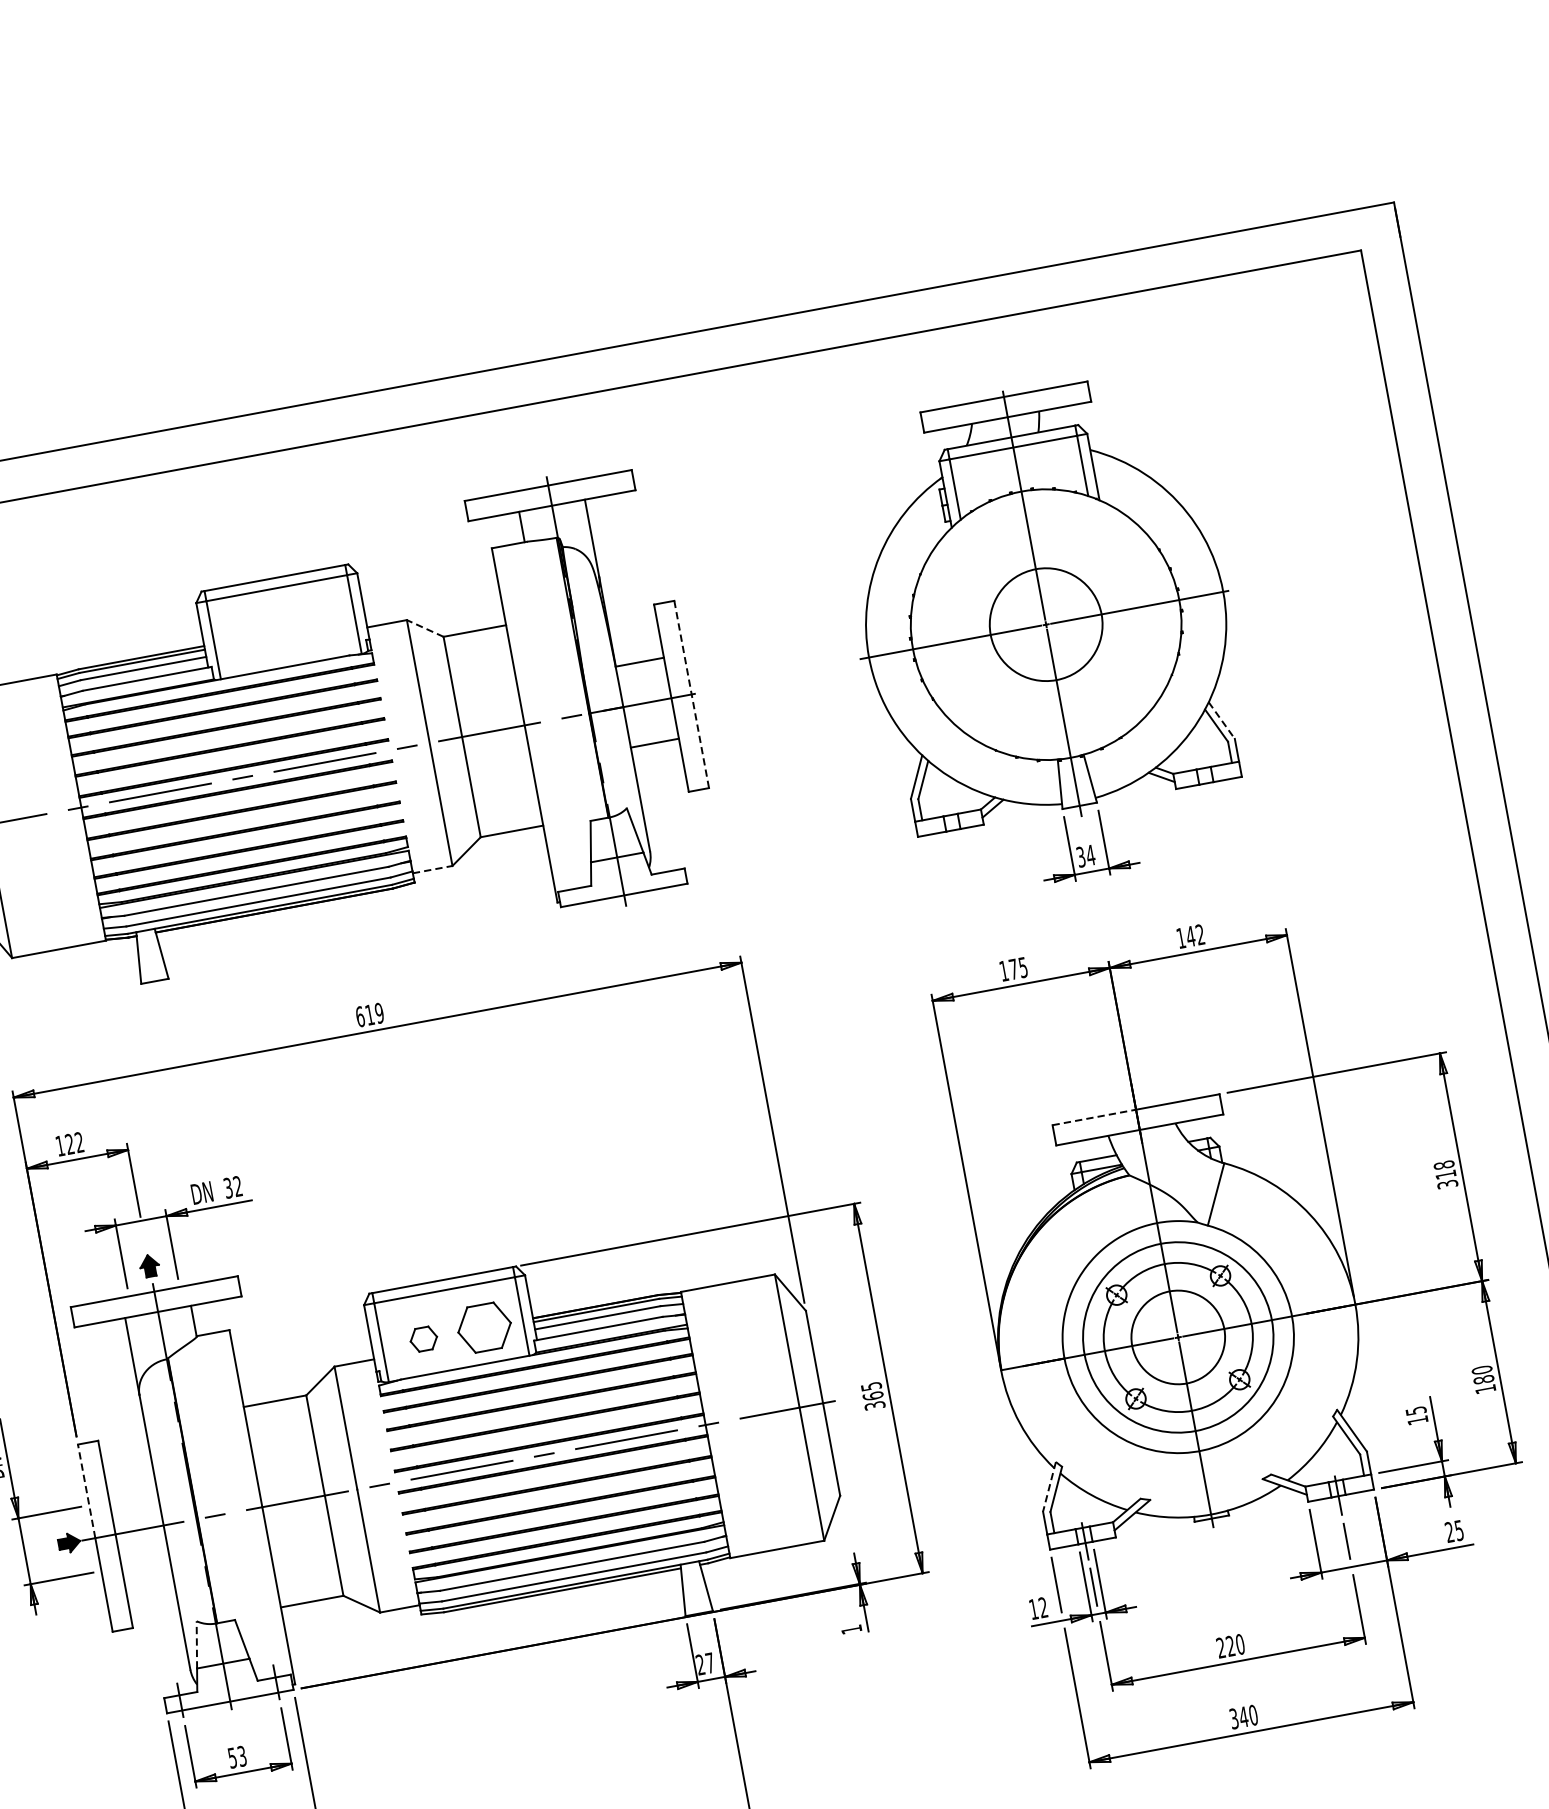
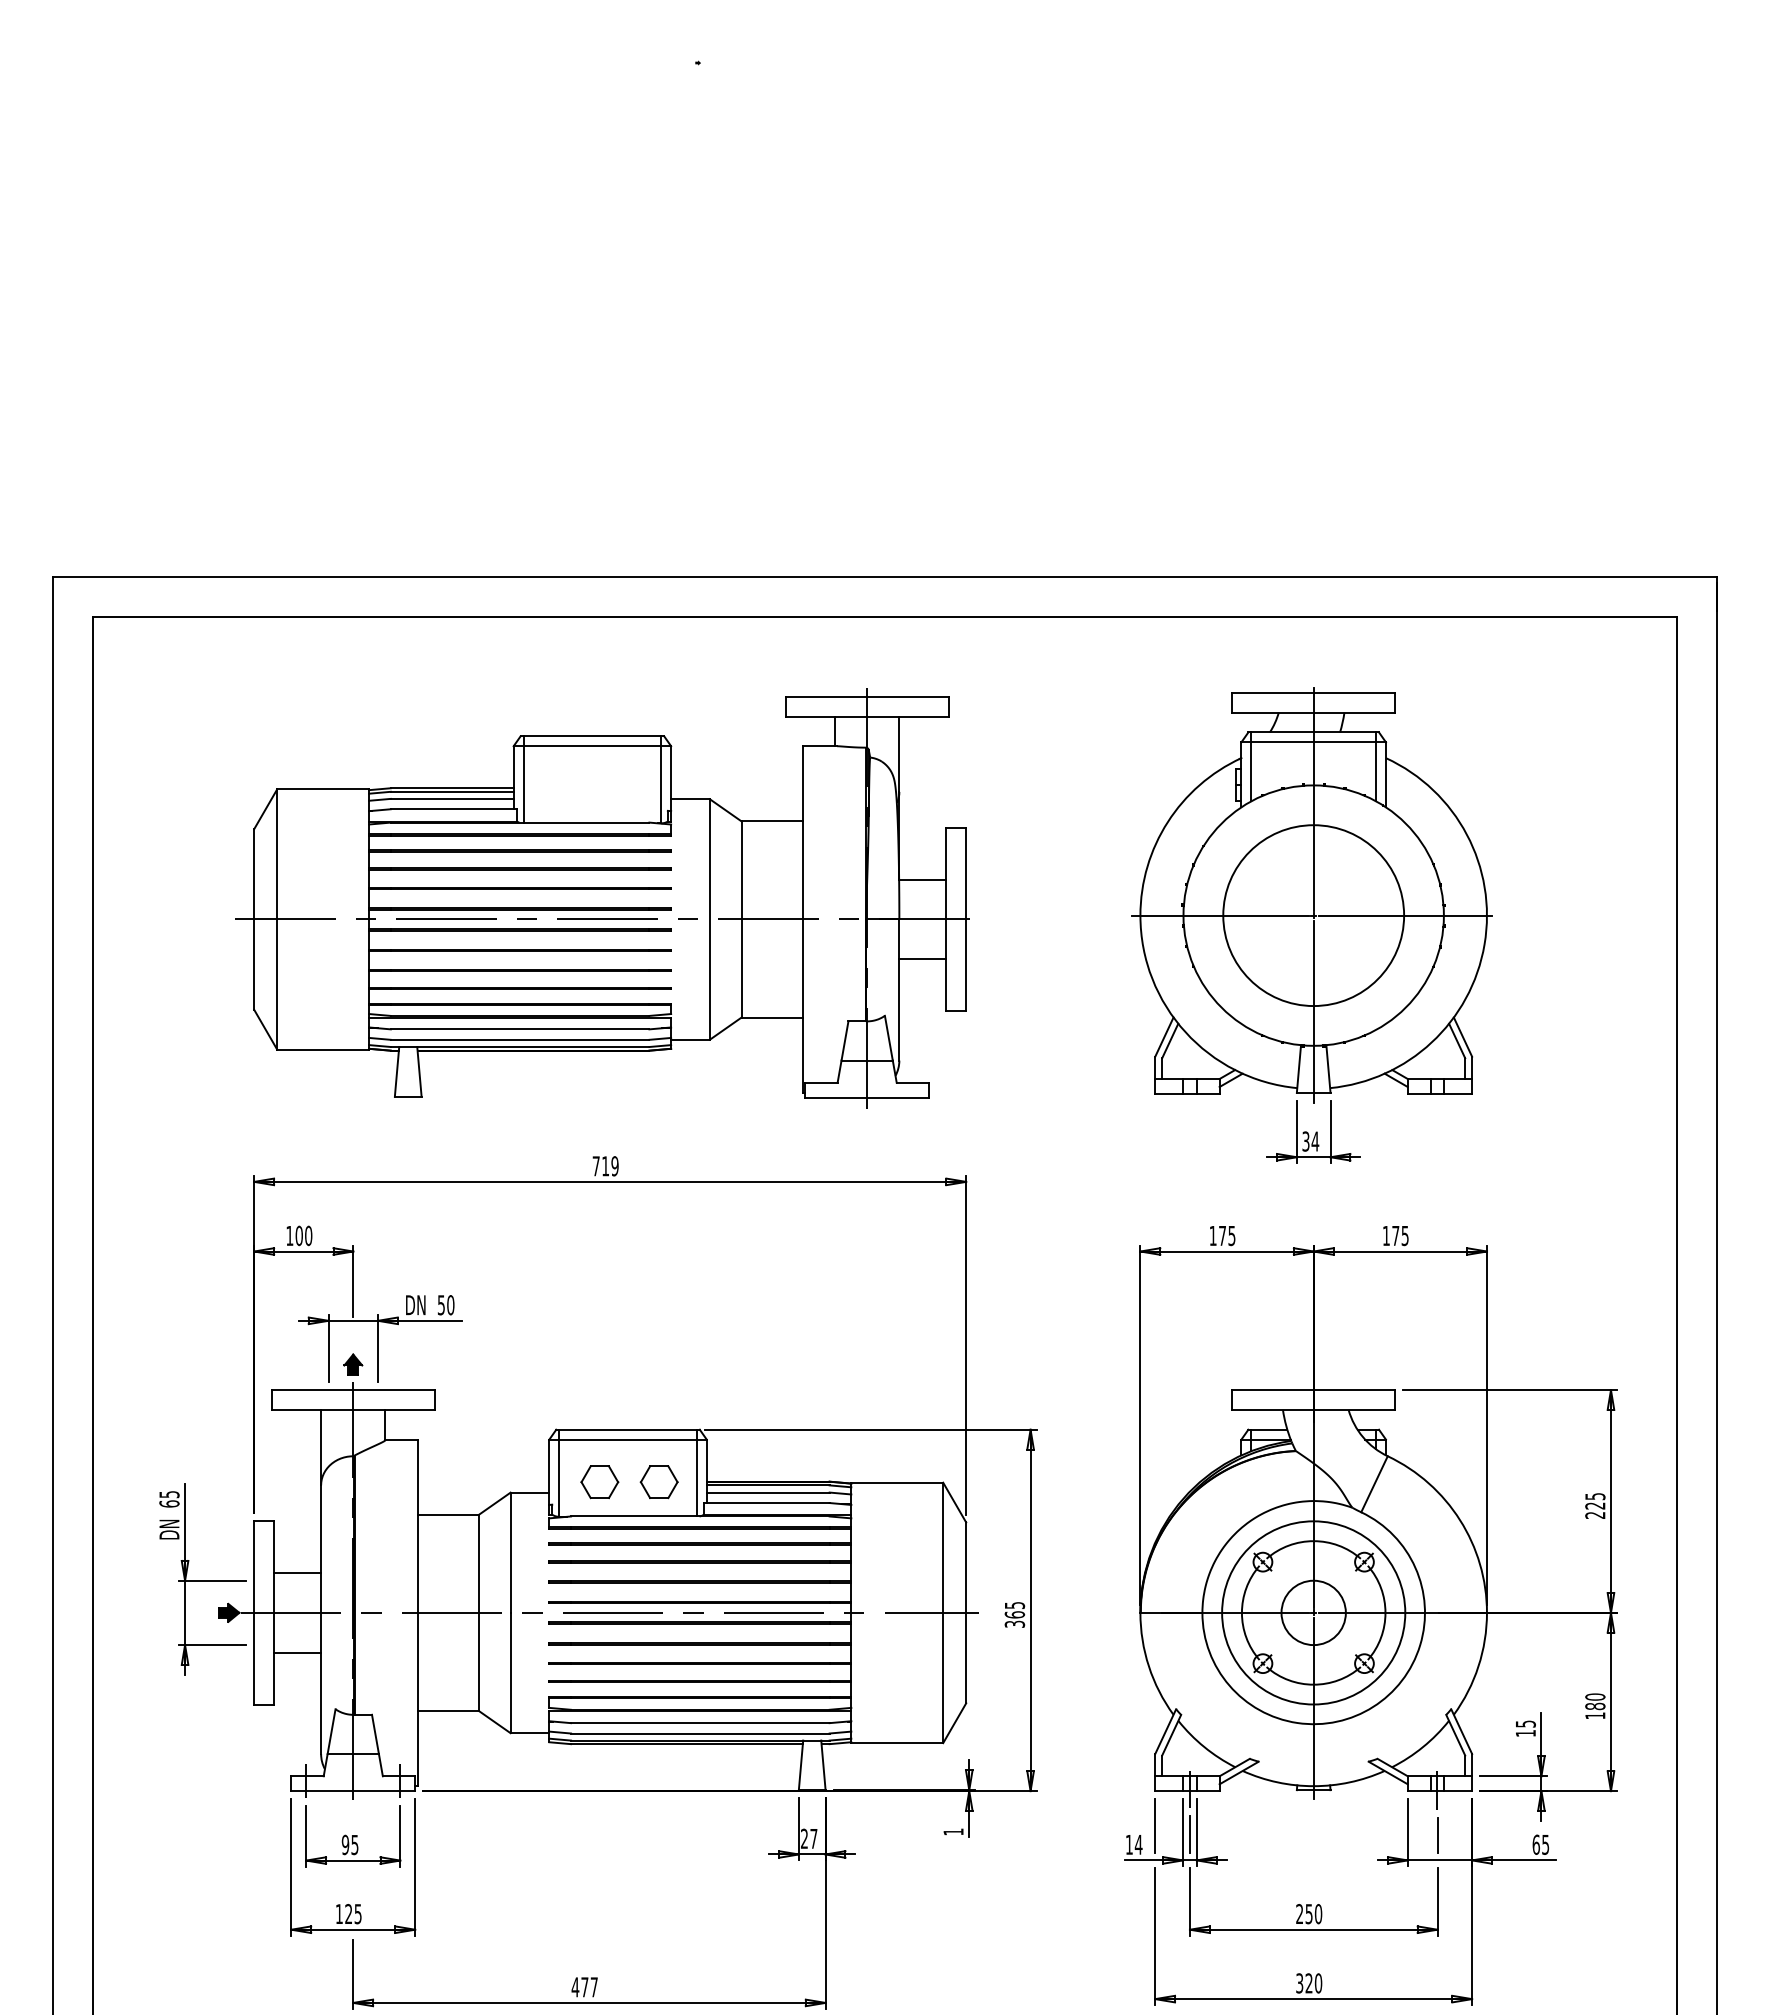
circle: (1045, 624) -> (1313, 915), size x1.67
line: (425, 628) -> (725, 810), dashed -> solid
line: (692, 694) -> (966, 919), dashed -> solid
line: (1221, 721) -> (1462, 1037), dashed -> solid
line: (433, 869) -> (691, 1039), dashed -> solid
text: (1194, 935) -> (1399, 1235), 142 -> 175
text: (359, 1017) -> (595, 1166), 619 -> 719
line: (1094, 1117) -> (1272, 1390), dashed -> solid
text: (74, 1143) -> (303, 1235), 122 -> 100
text: (1445, 1174) -> (1595, 1505), 318 -> 225
text: (233, 1187) -> (446, 1305), 32 -> 50
part: (483, 1328) -> (658, 1482), size x0.71
circle: (1177, 1337) -> (1313, 1612), size x0.71
part: (423, 1339) -> (599, 1482), size x1.43
line: (1049, 1486) -> (1165, 1731), dashed -> solid
line: (132, 1489) -> (297, 1573), added
line: (86, 1491) -> (254, 1567), dashed -> solid
text: (1448, 1532) -> (1535, 1844), 25 -> 65
line: (147, 1570) -> (297, 1652), added
text: (1043, 1607) -> (1138, 1844), 12 -> 14
line: (196, 1644) -> (331, 1731), dashed -> solid
text: (1230, 1646) -> (1308, 1914), 220 -> 250
text: (1243, 1717) -> (1308, 1983), 340 -> 320
text: (236, 1756) -> (349, 1844), 53 -> 95

